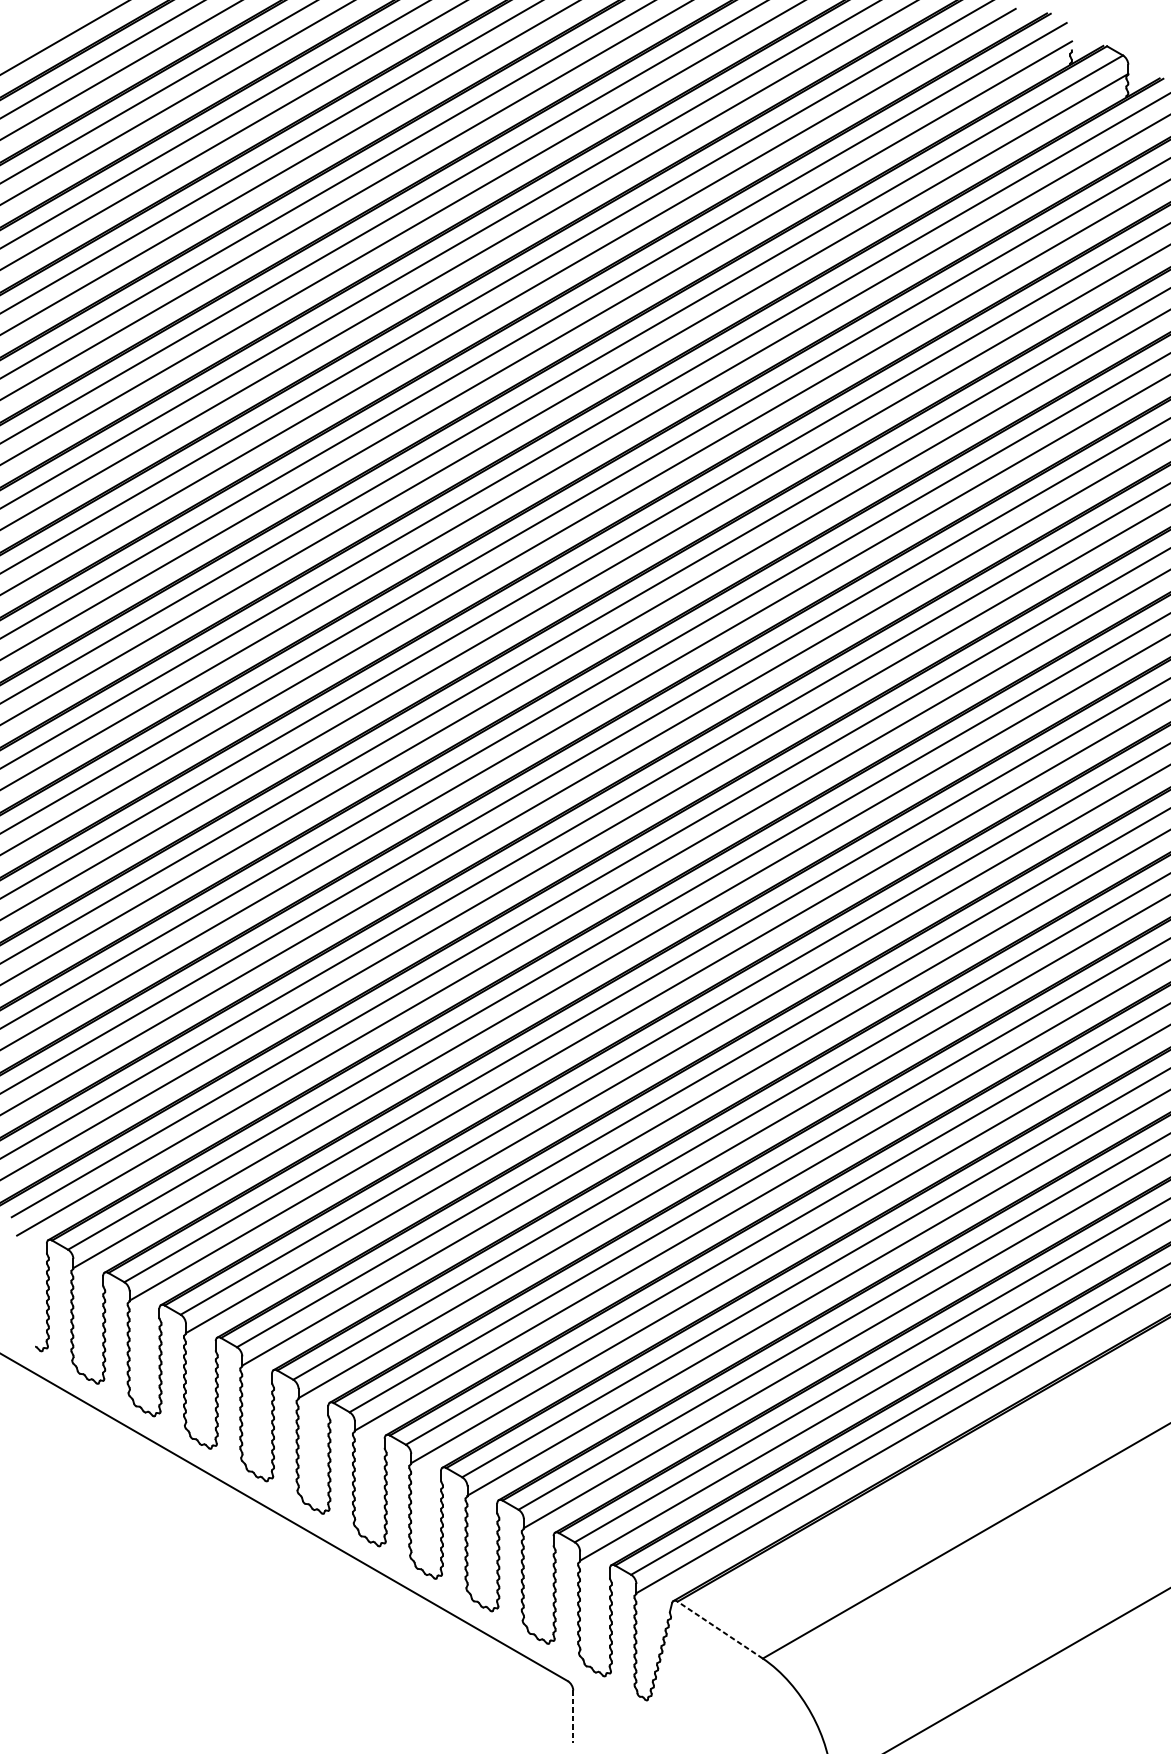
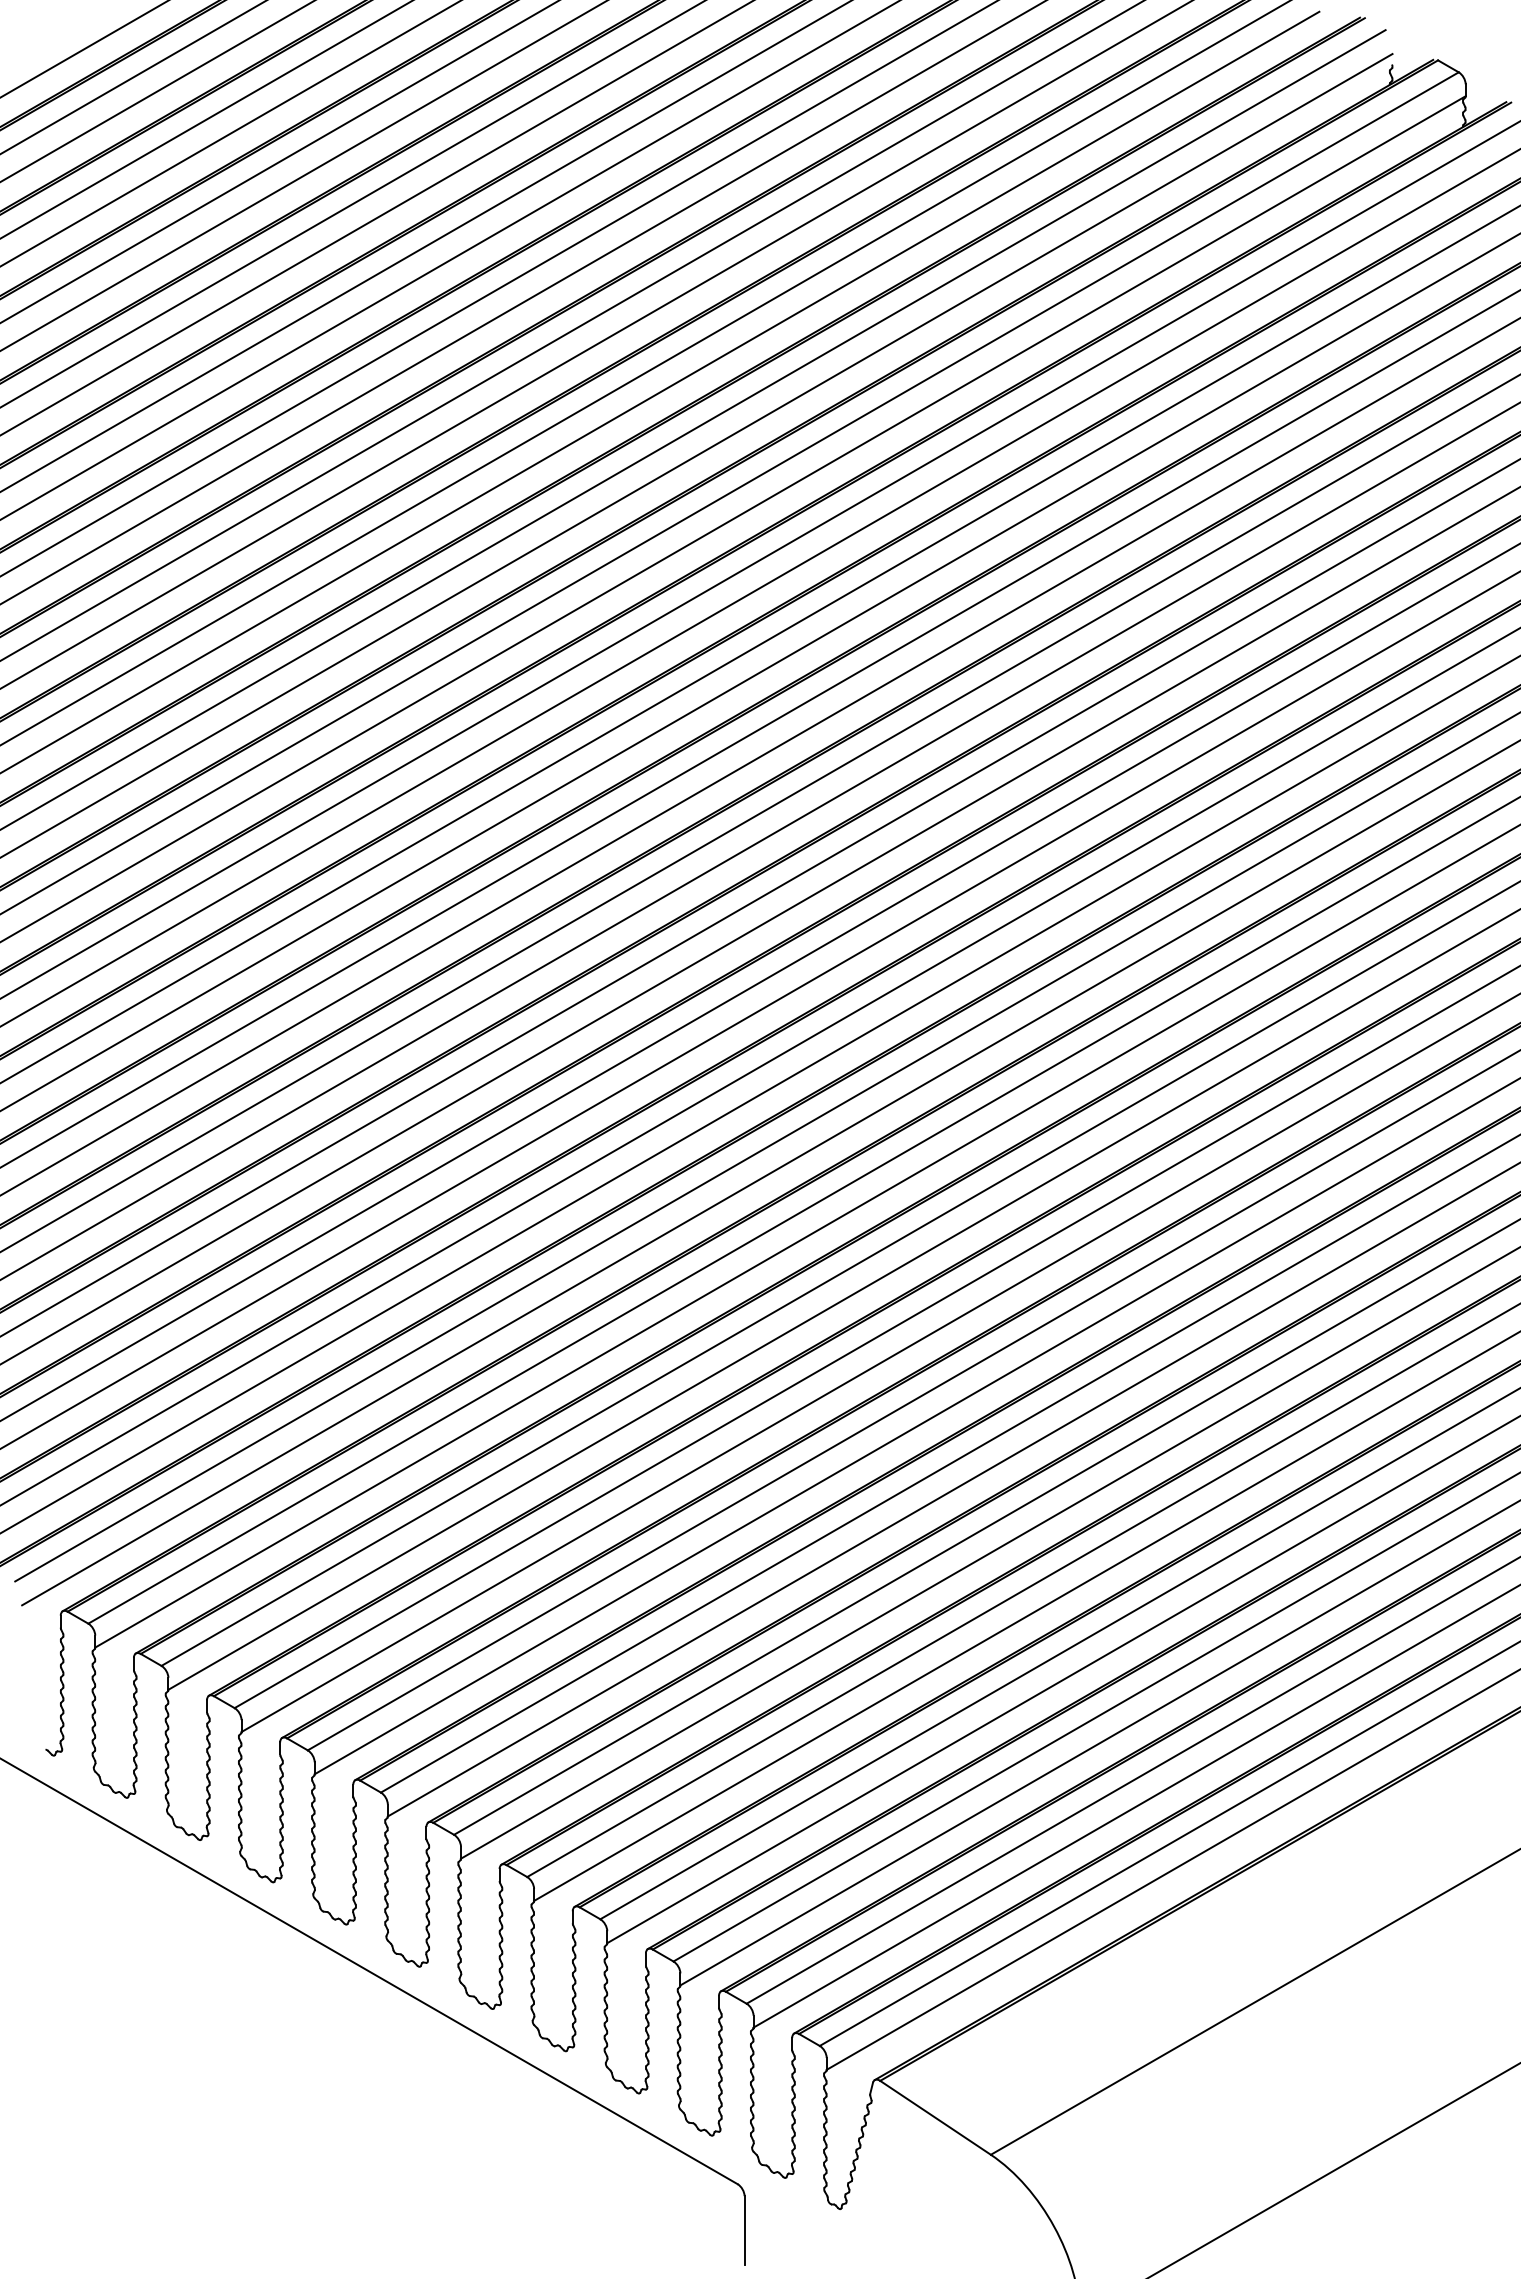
line: (720, 1629) -> (935, 2117), dashed -> solid
line: (573, 1716) -> (744, 2230), dashed -> solid

